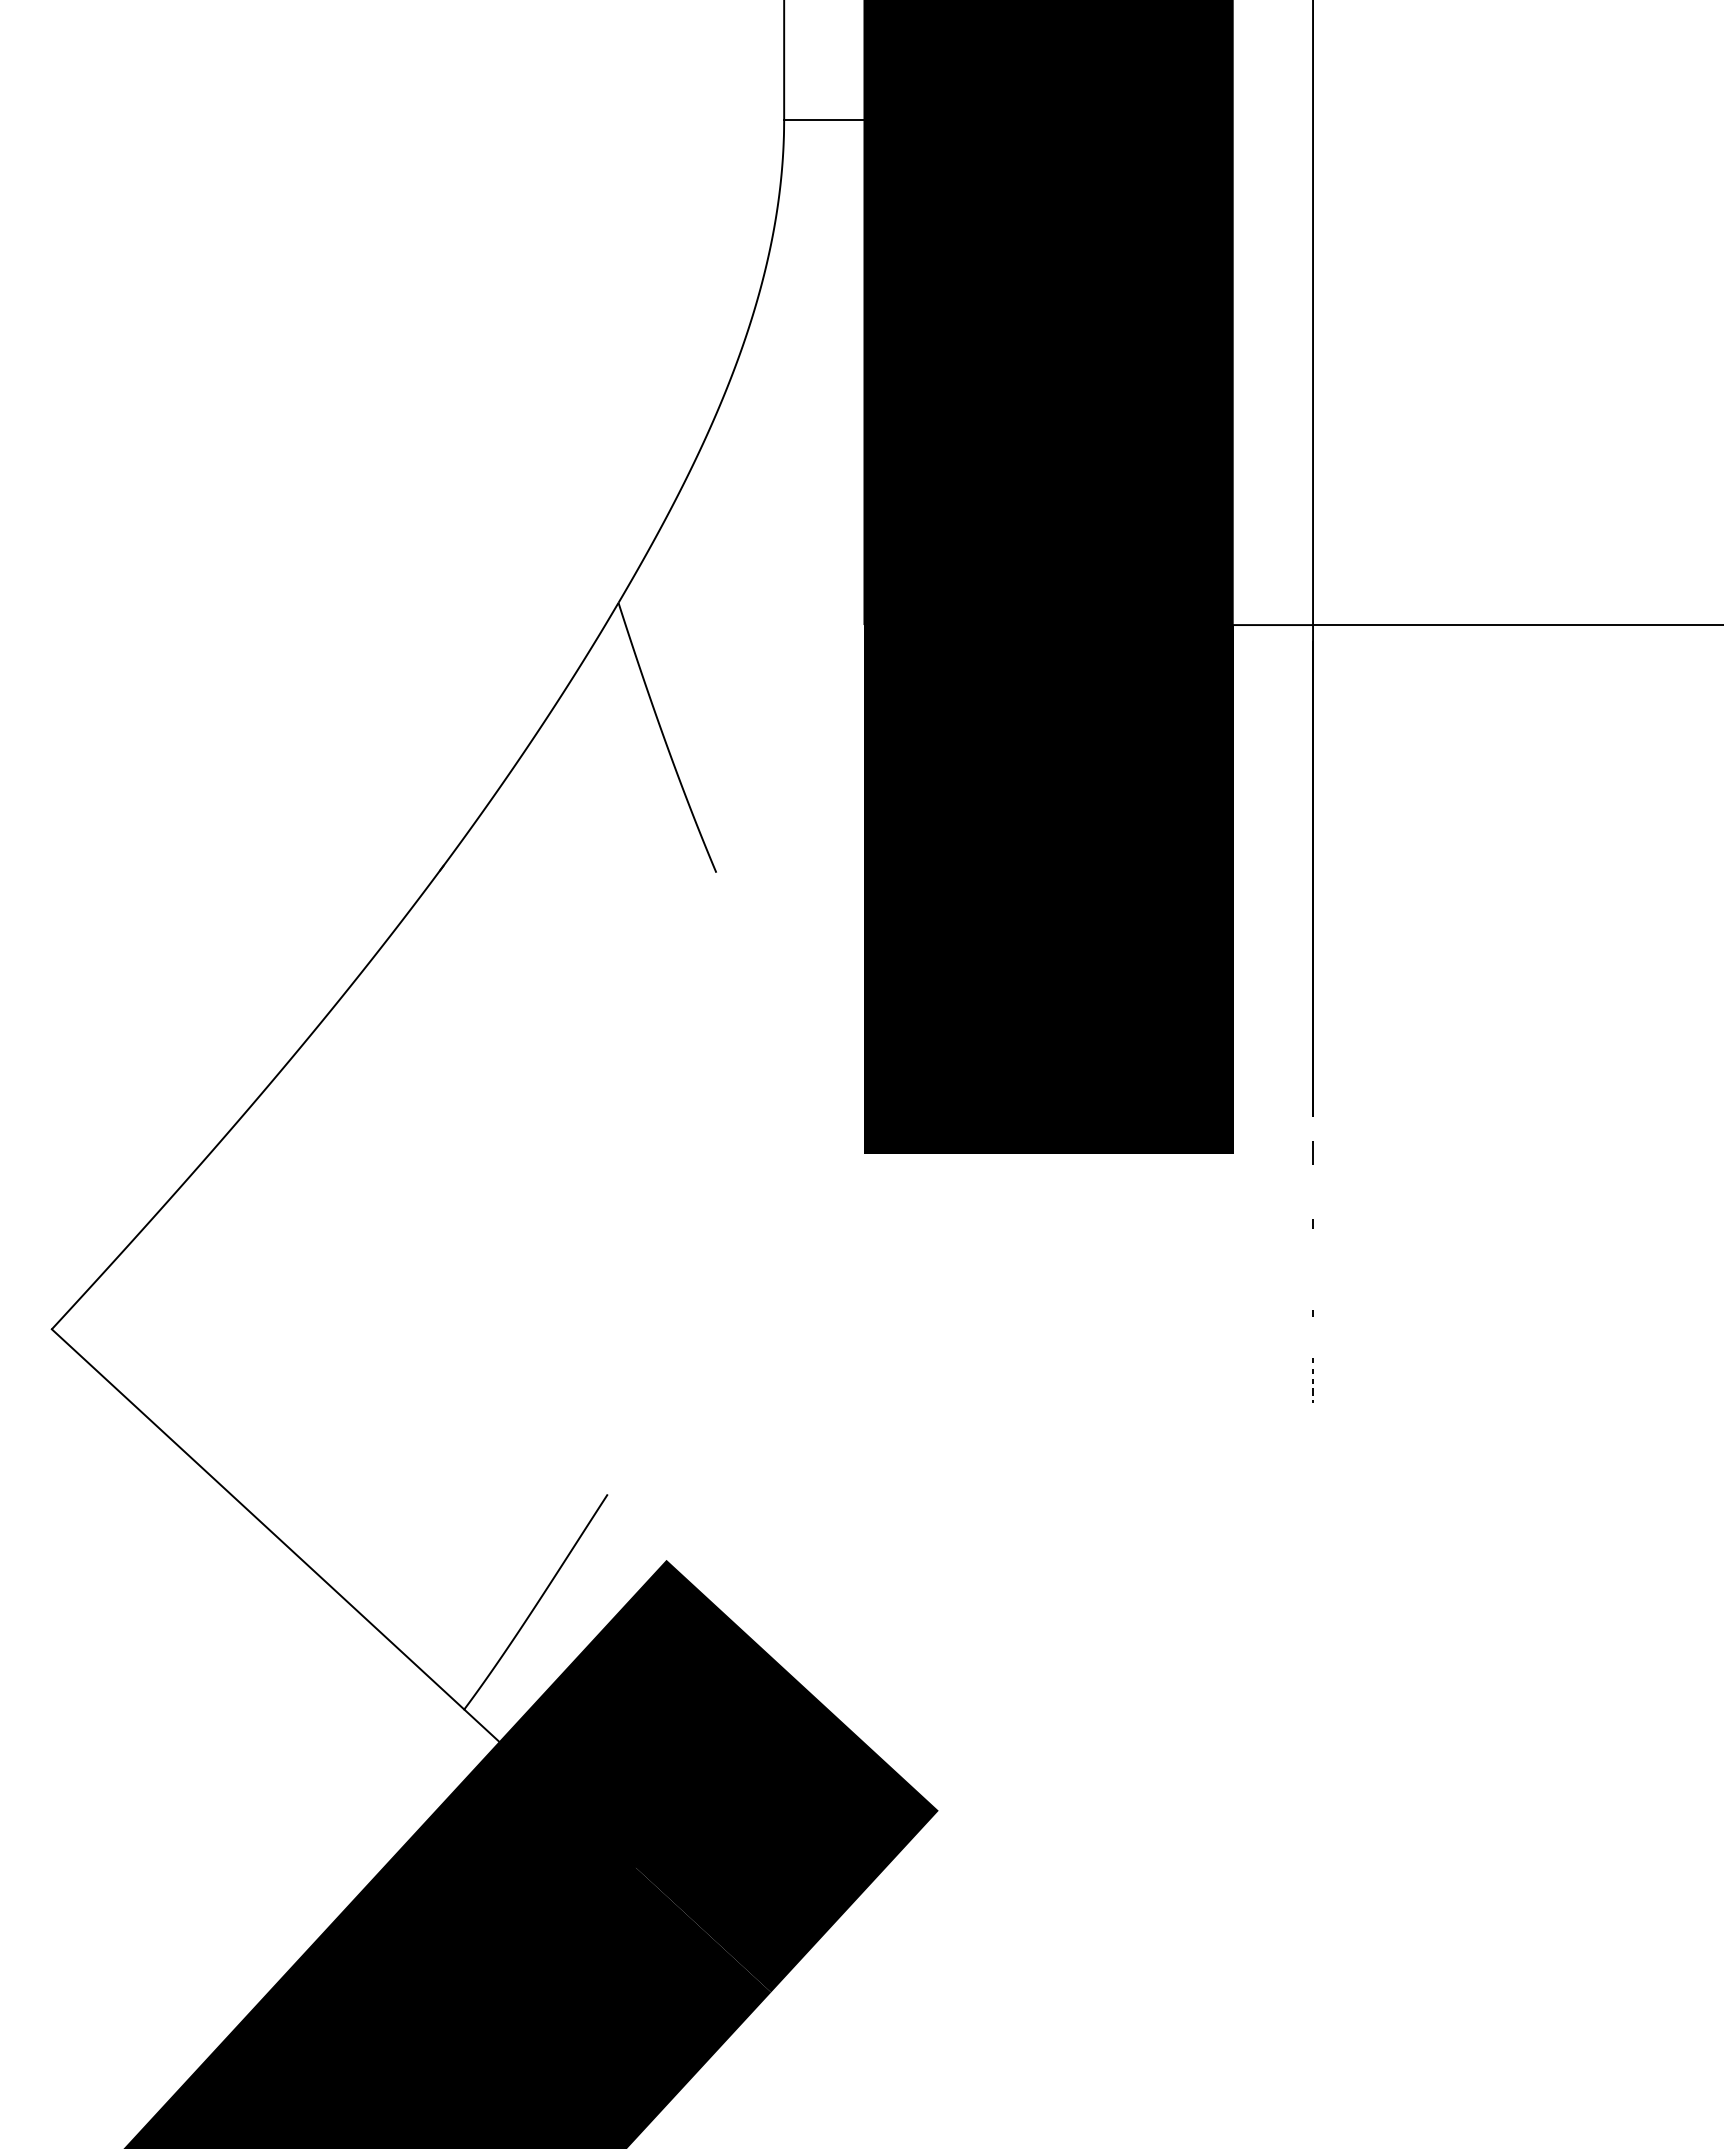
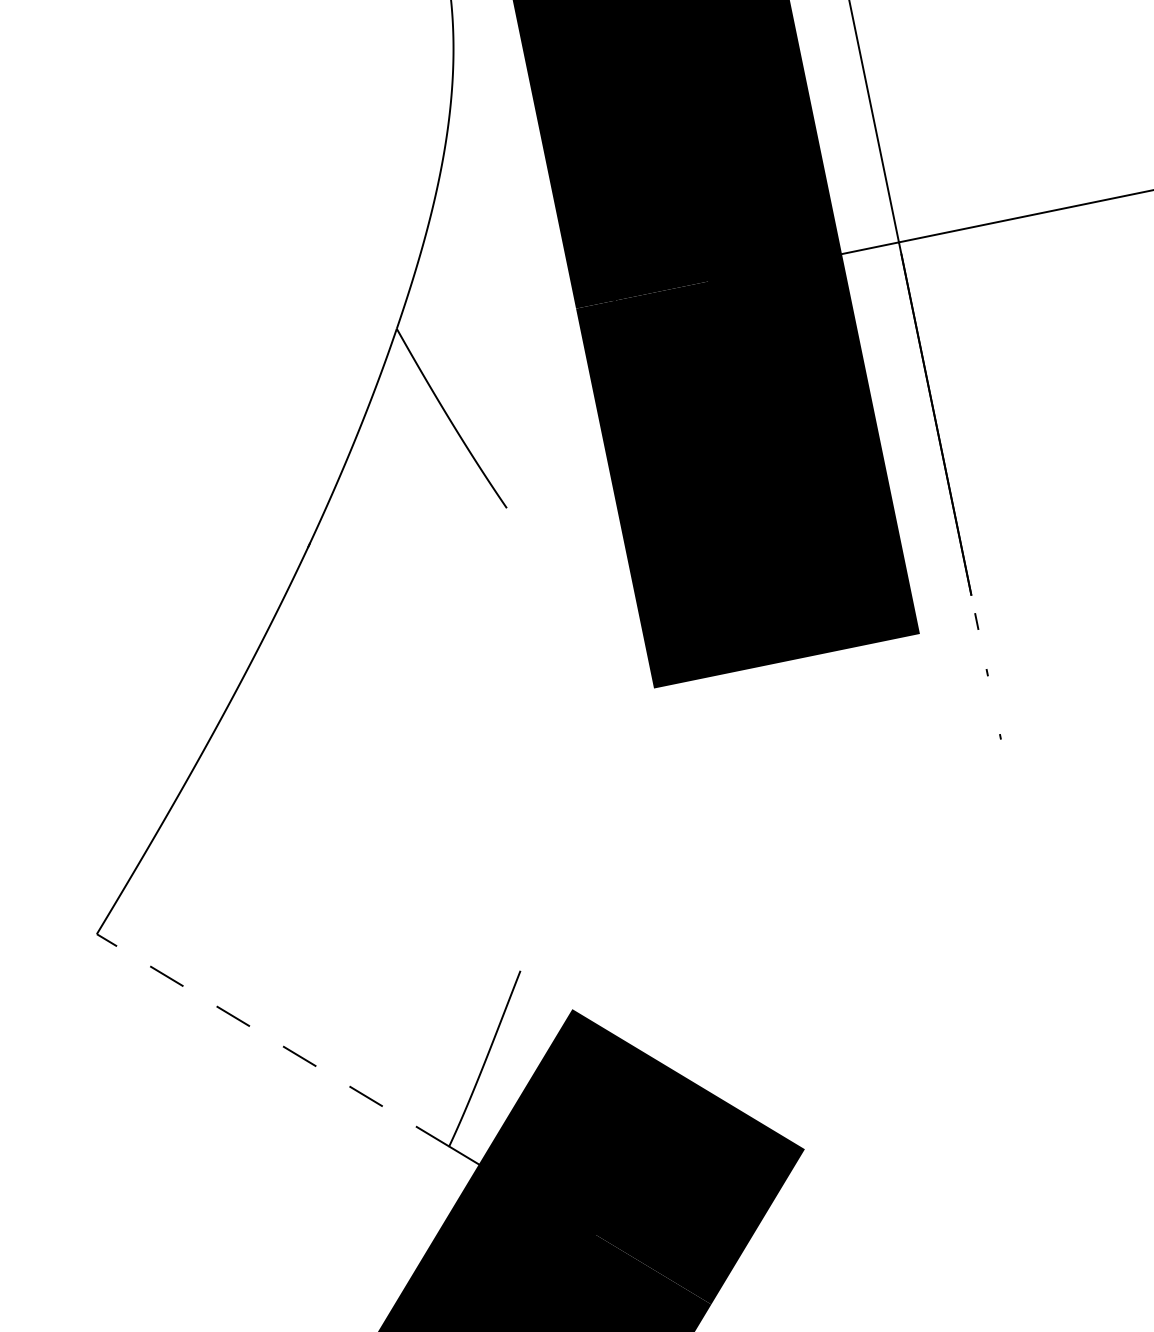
part: (1312, 1380) -> (1009, 785), removed
line: (257, 1519) -> (272, 1040), solid -> dashed

